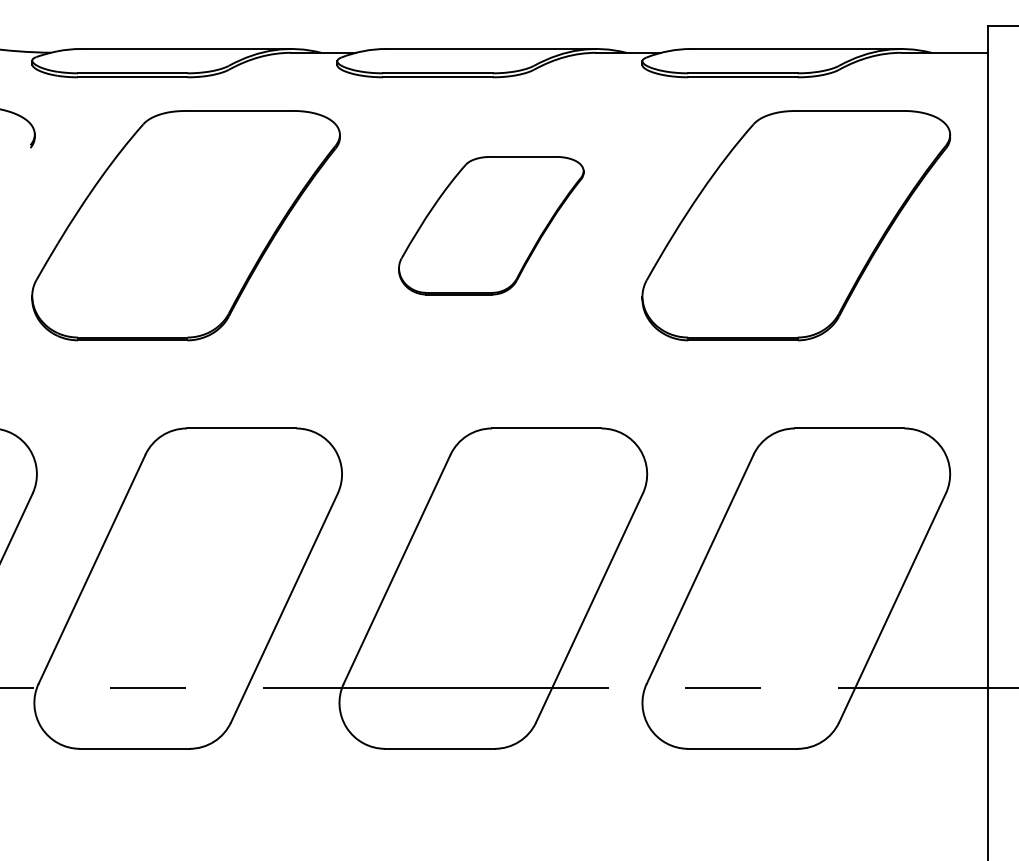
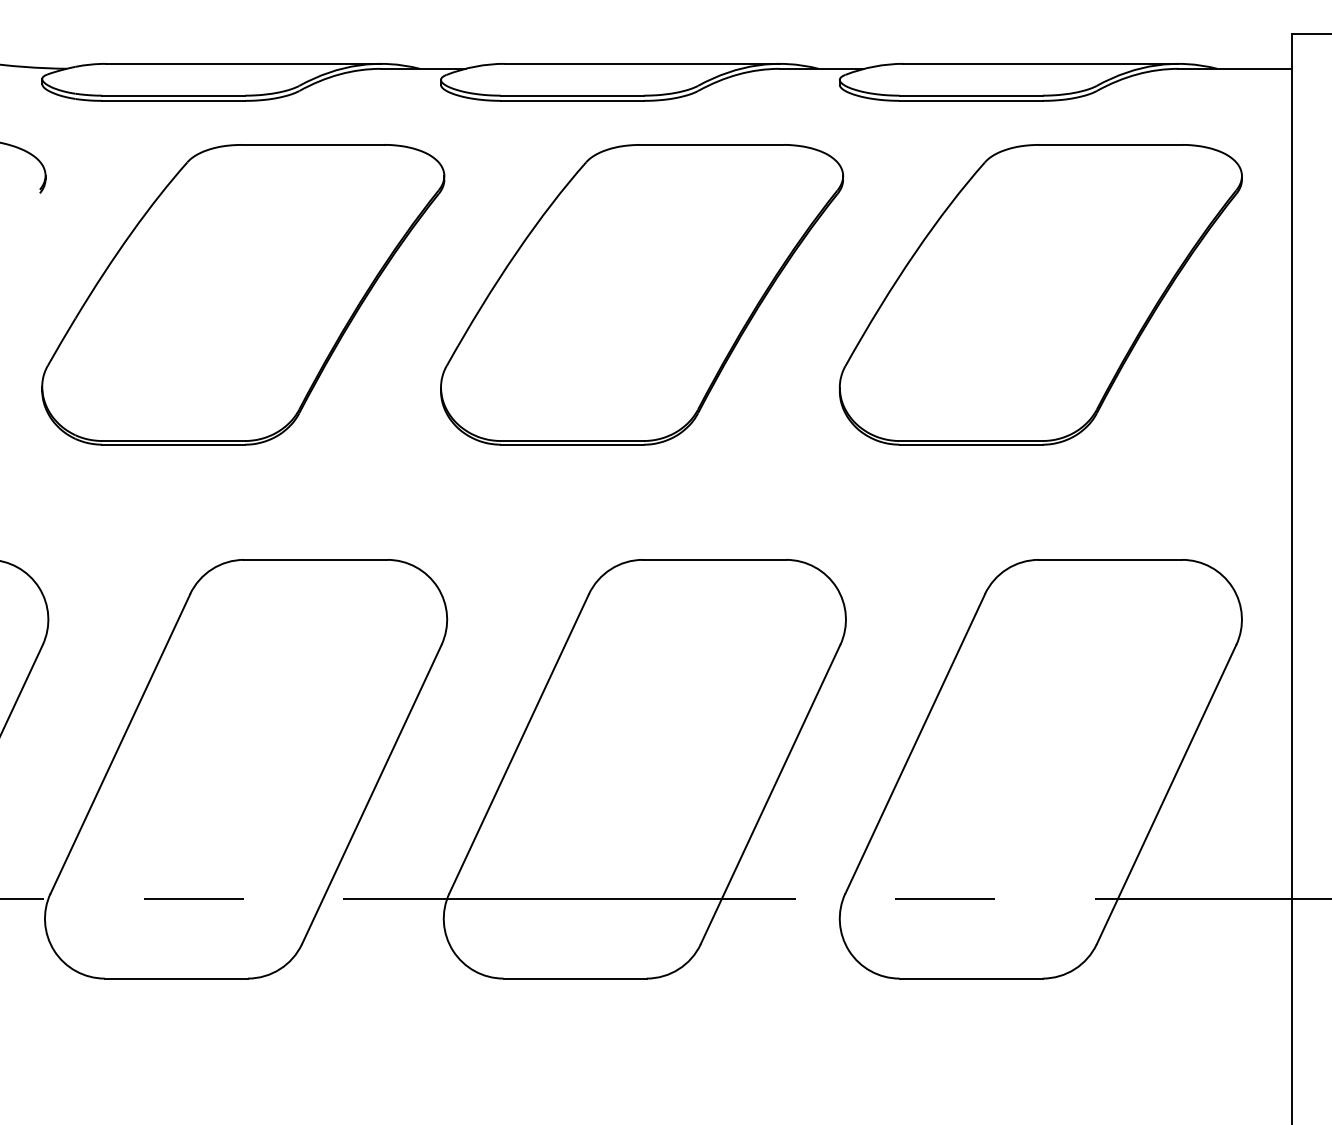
part: (491, 225) -> (642, 294), size x1.67

